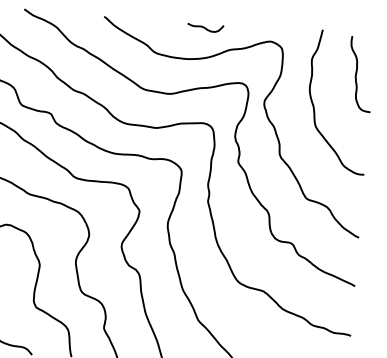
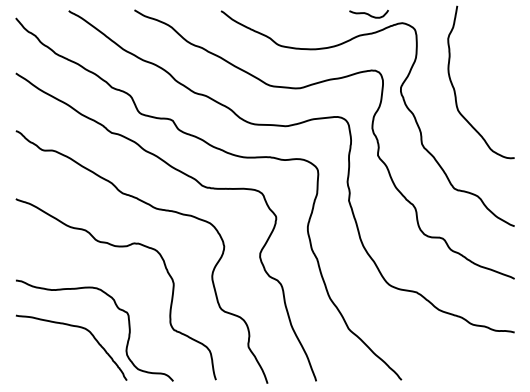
curve: (205, 27) -> (368, 13), moved
curve: (357, 72) -> (498, 48), removed

